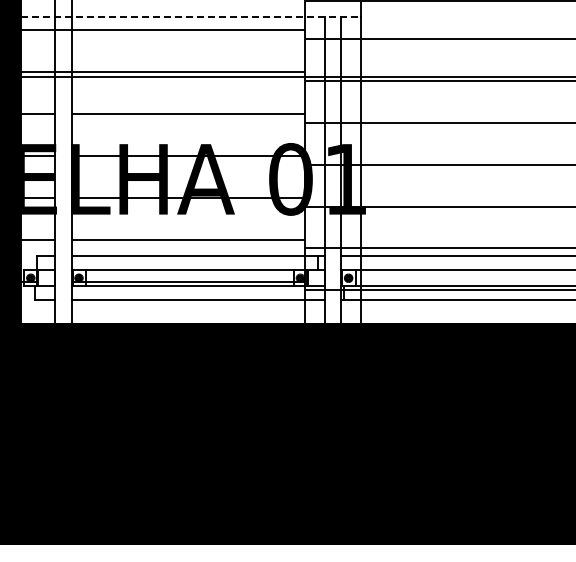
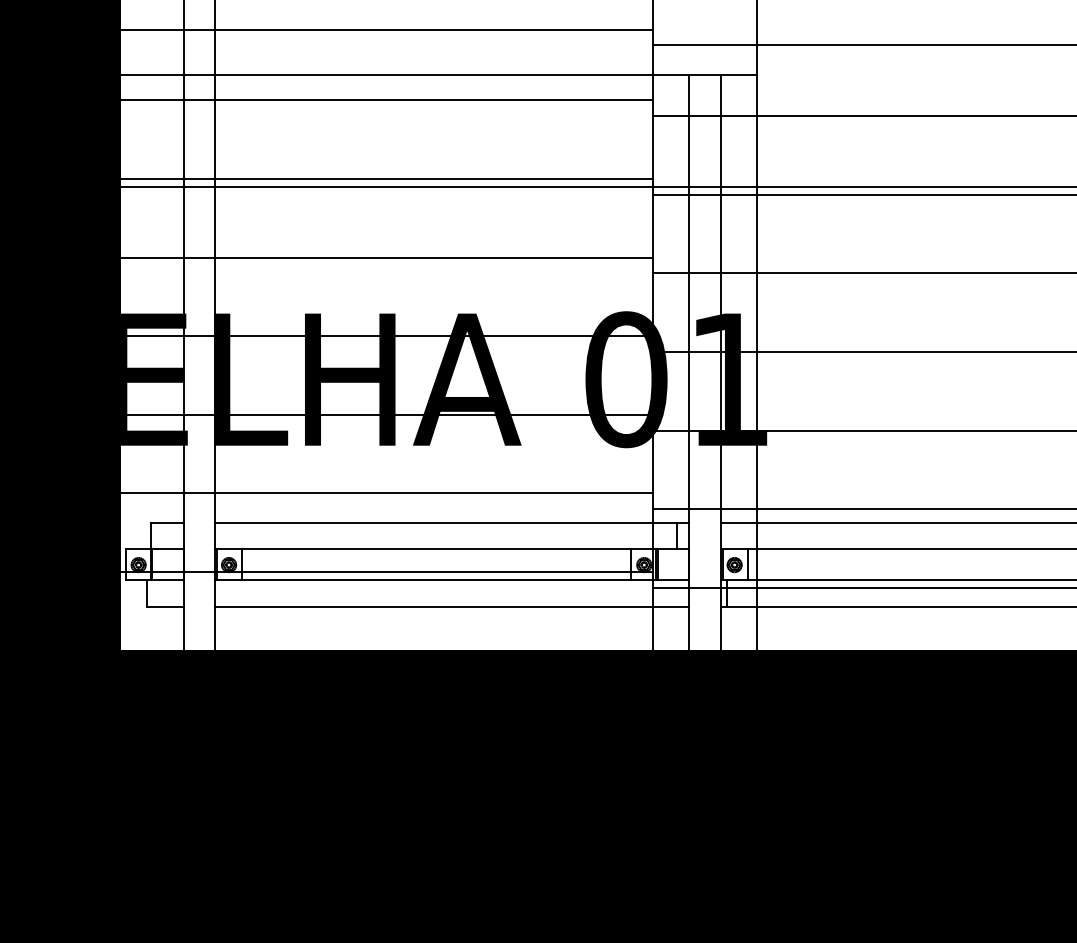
line: (190, 16) -> (438, 74), dashed -> solid
hatch: (54, 218) -> (183, 453), added

